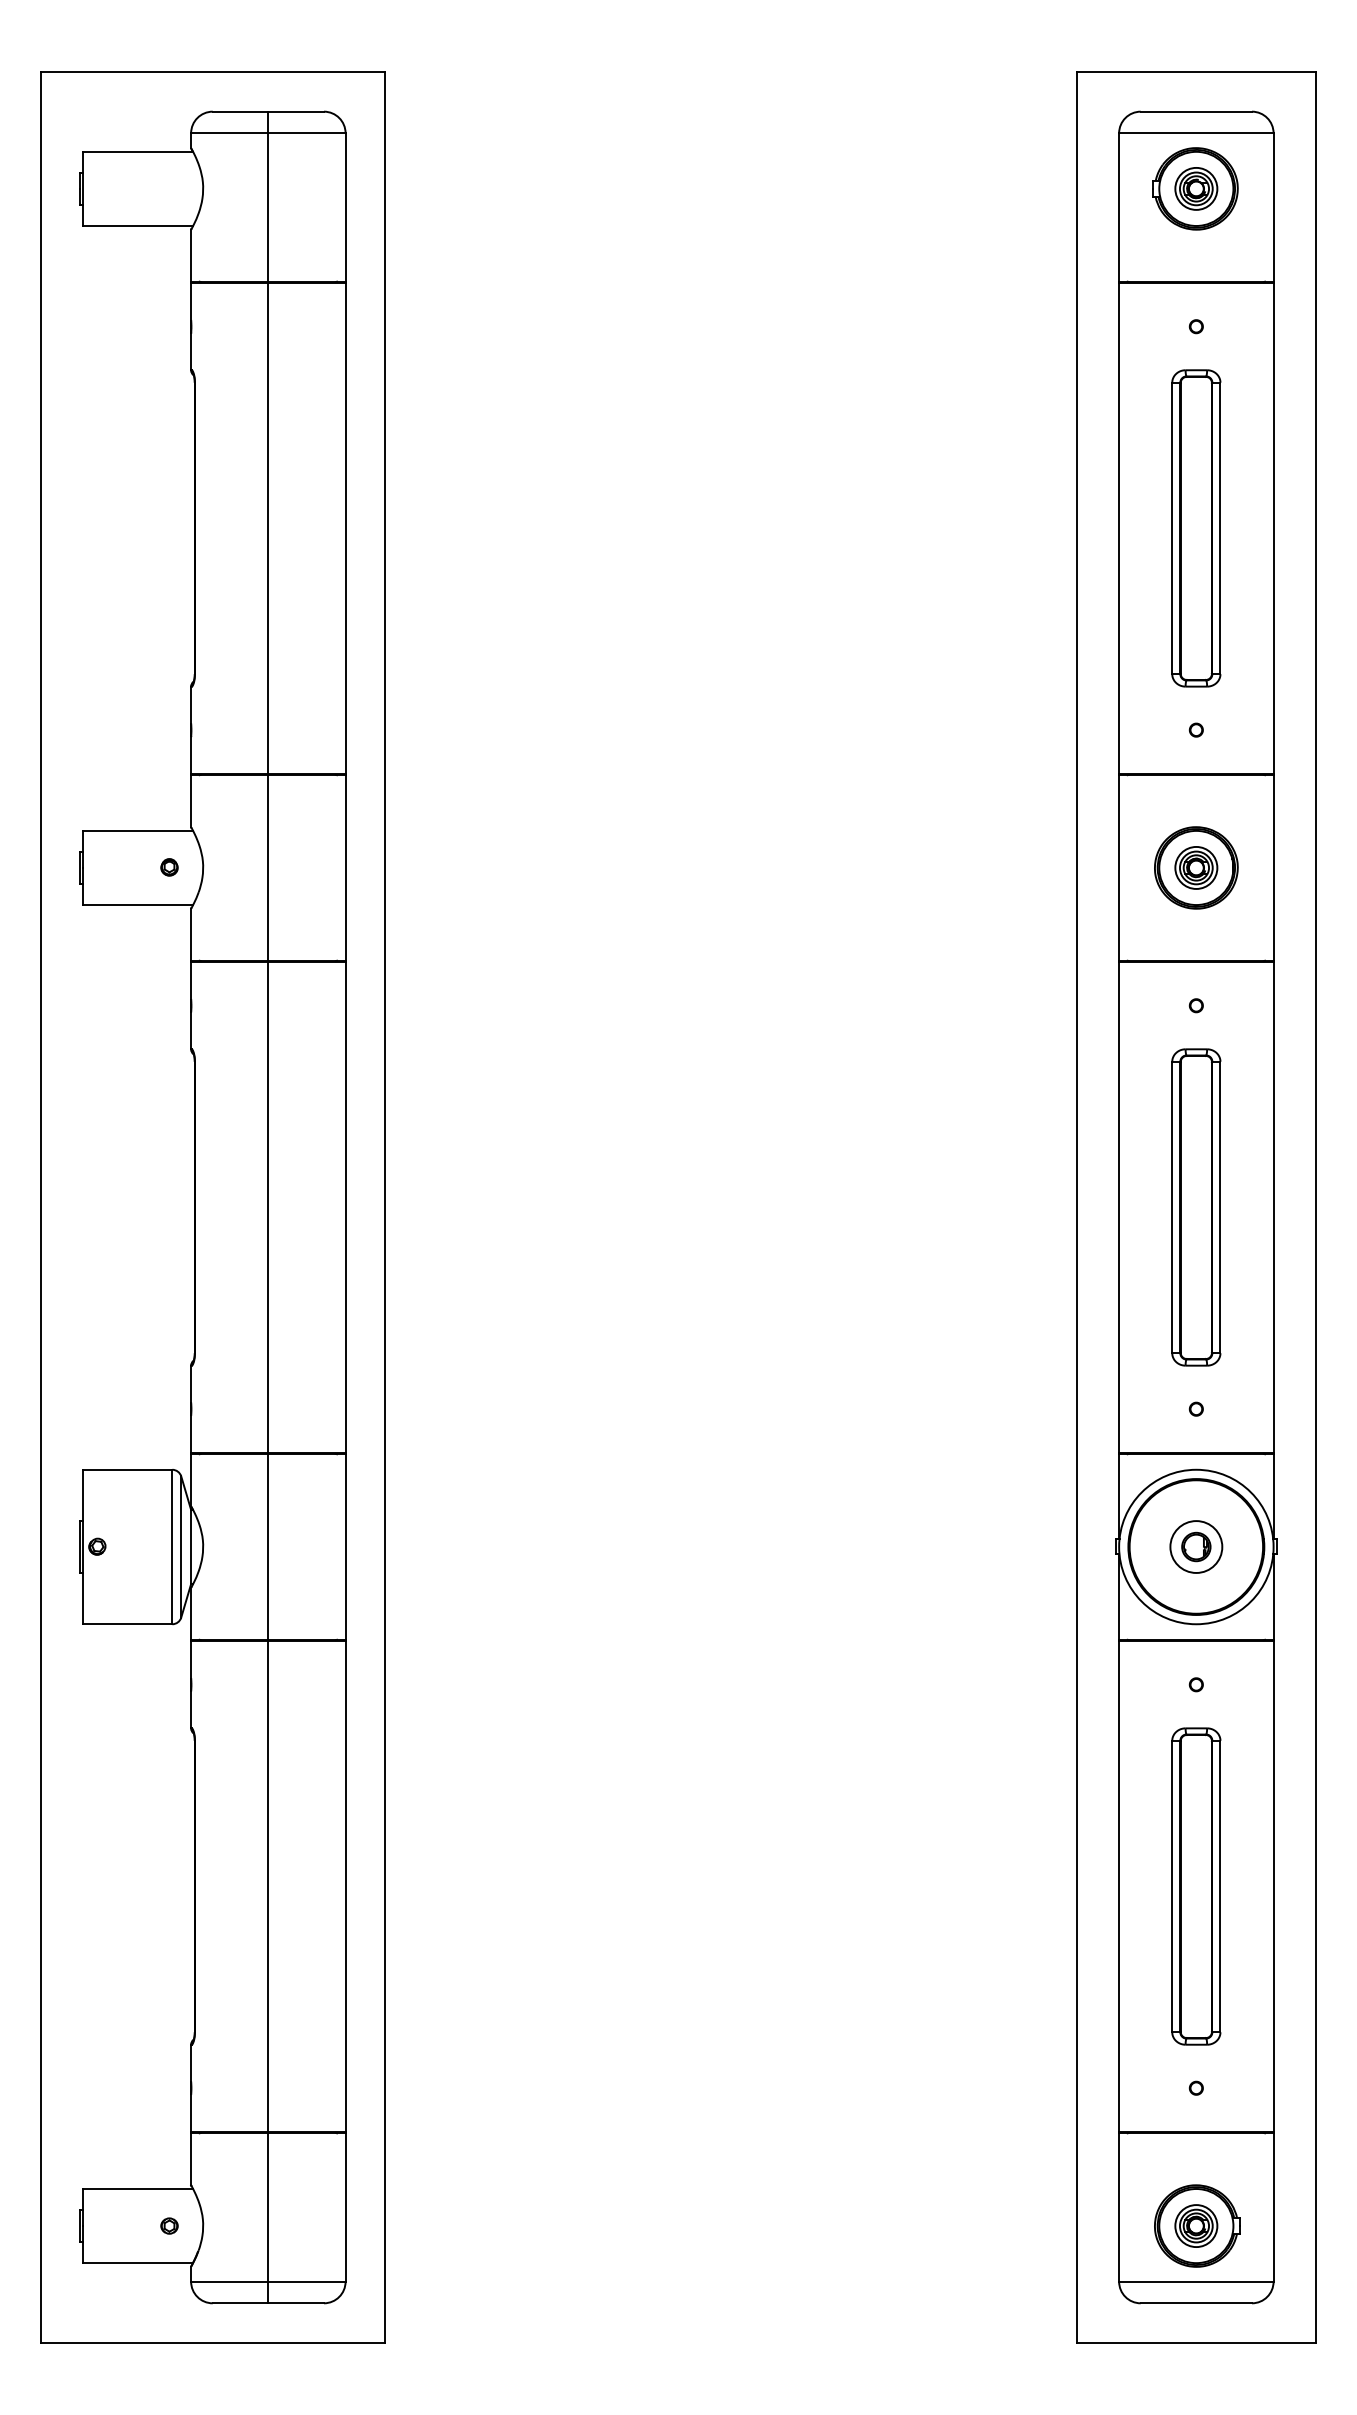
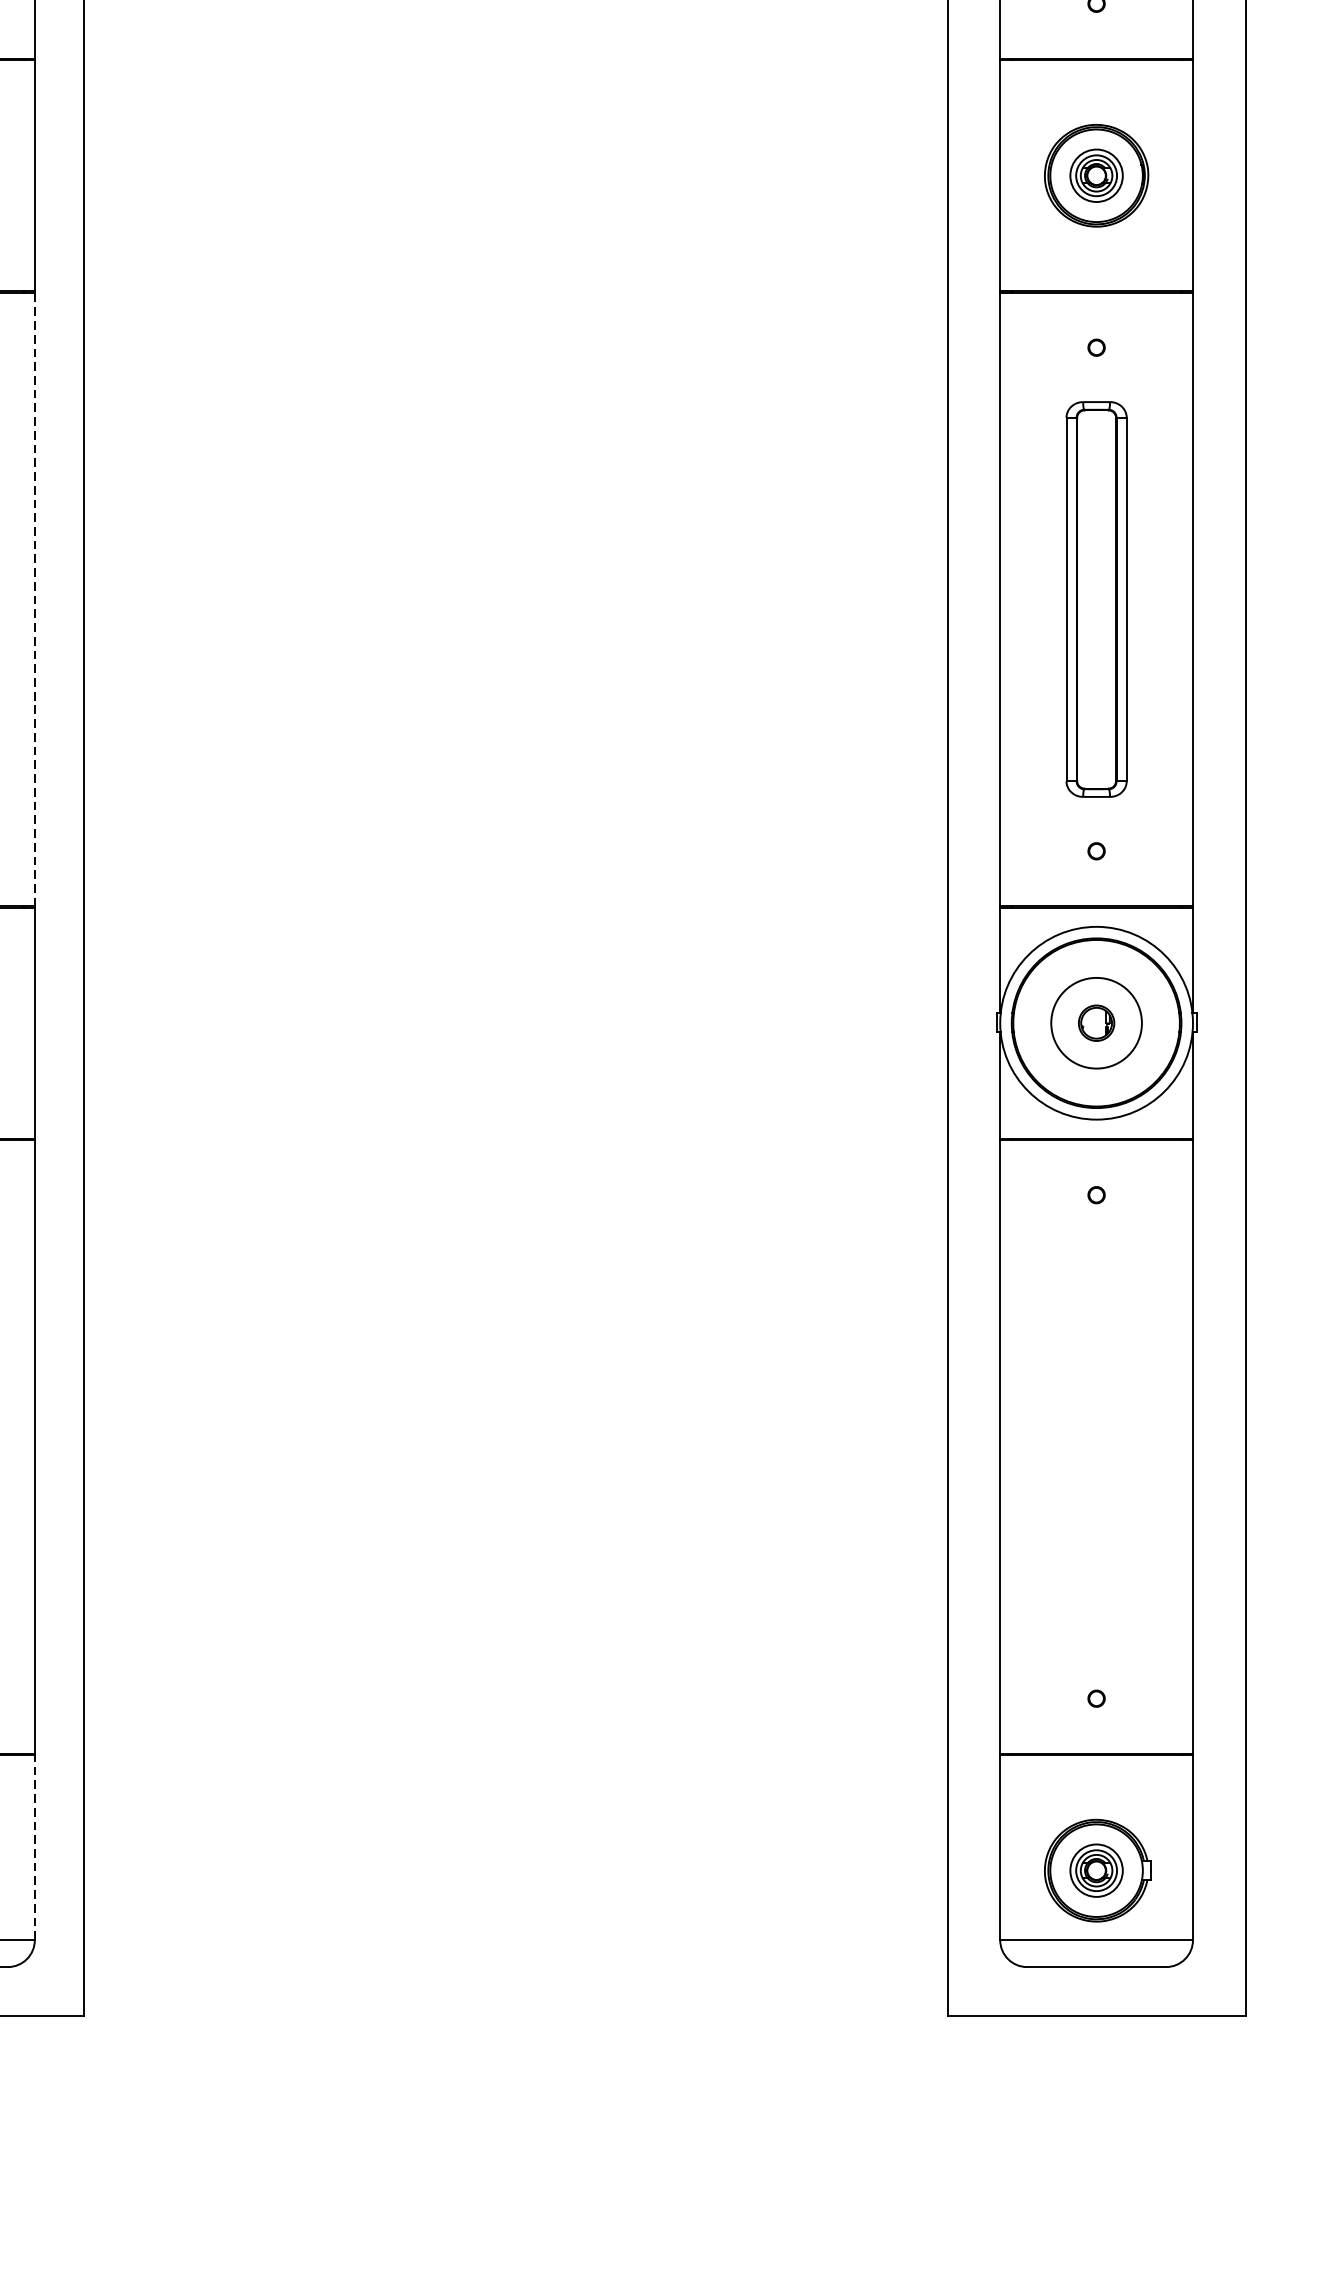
line: (345, 1207) -> (34, 599), solid -> dashed
circle: (1196, 1546) -> (1096, 1022), size x1.4
part: (1196, 1886) -> (1096, 1446), removed
line: (345, 2207) -> (34, 1847), solid -> dashed

